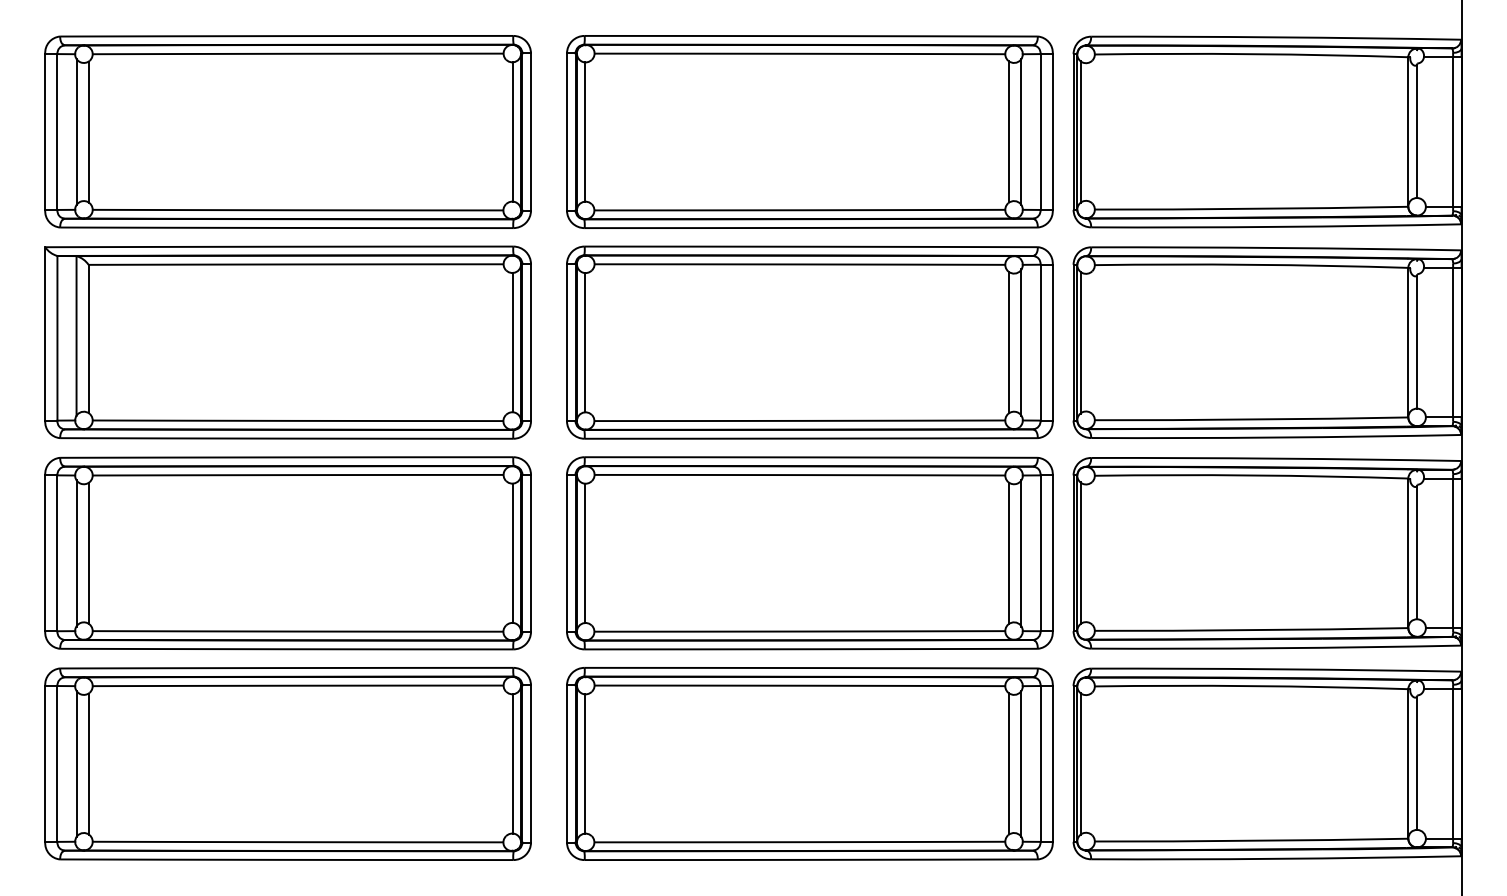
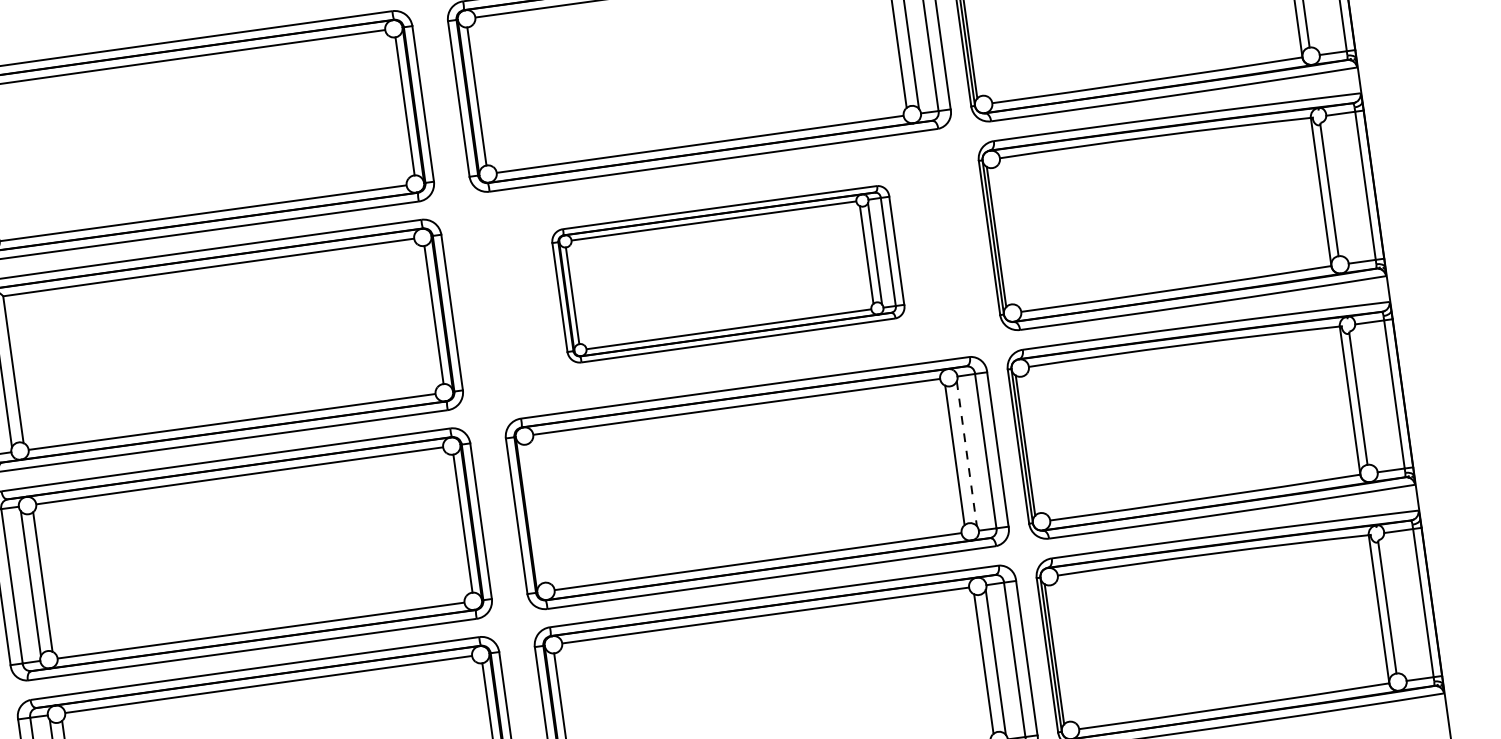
part: (809, 342) -> (727, 274), size x0.7
line: (585, 553) -> (535, 513), removed
line: (1021, 553) -> (966, 453), solid -> dashed

